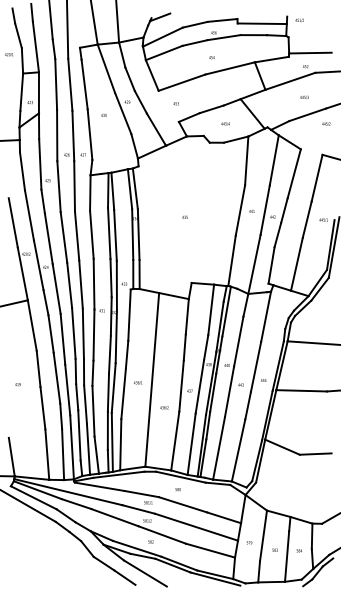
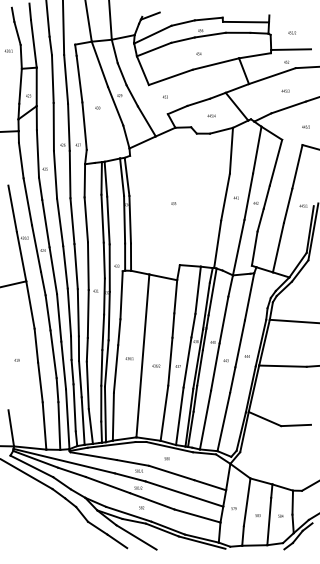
text: (299, 19) -> (291, 32), moved
text: (325, 123) -> (305, 126), moved
text: (164, 407) -> (156, 365), moved

